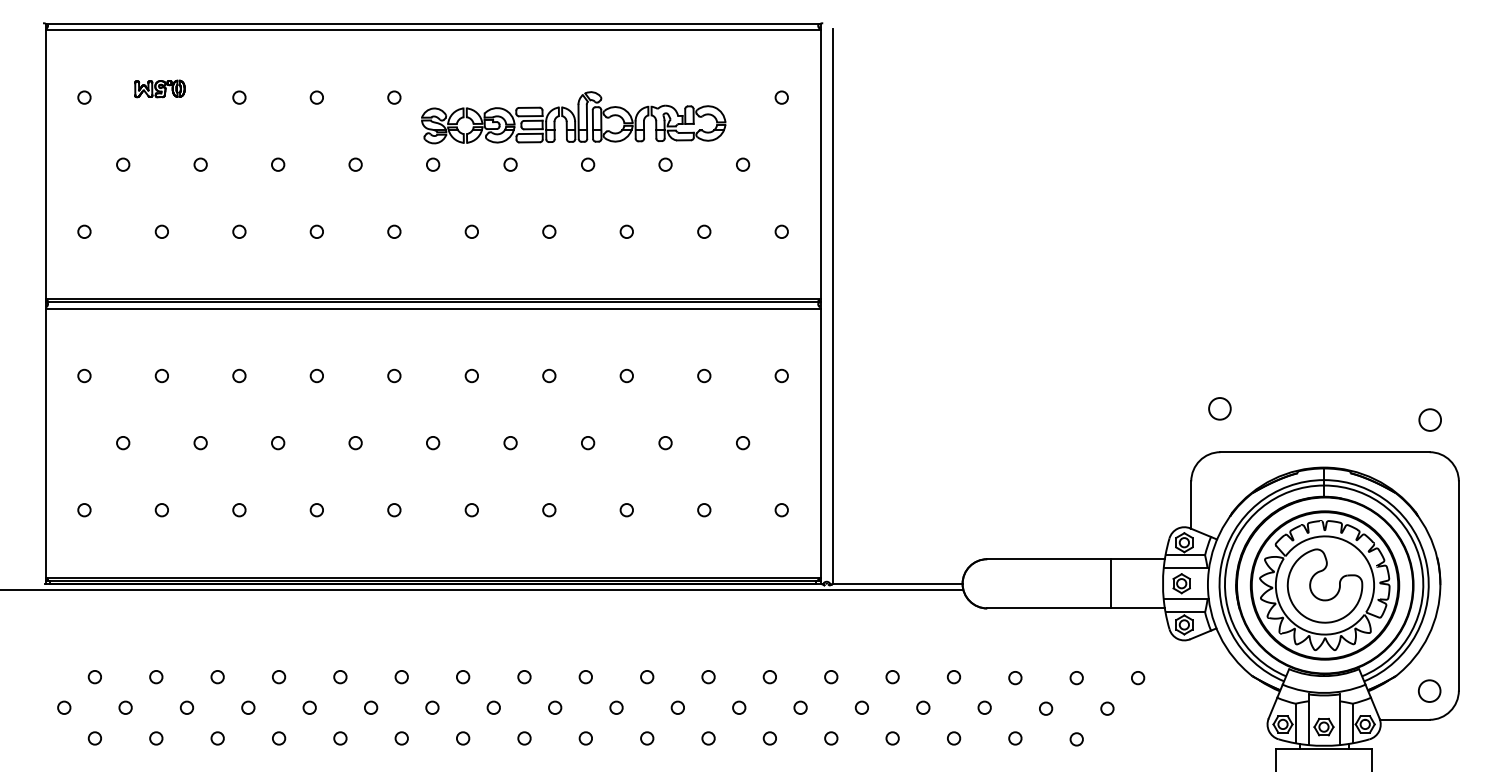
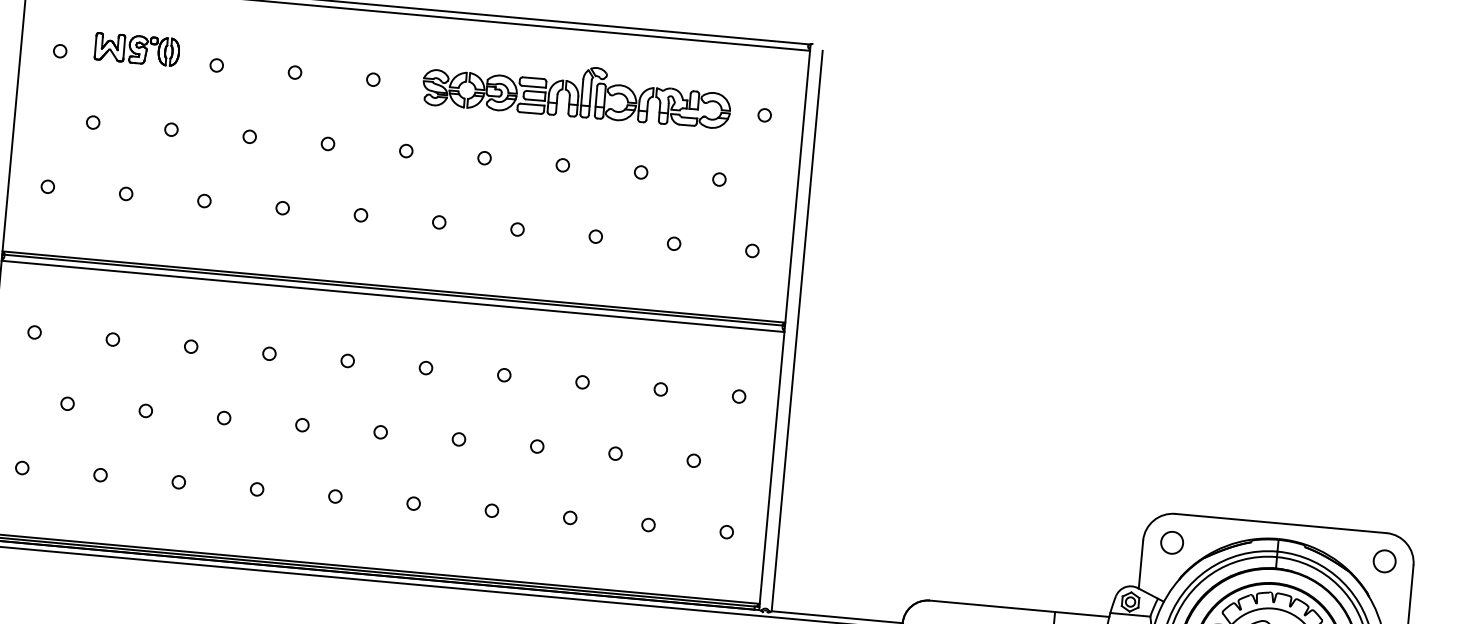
part: (159, 88) -> (136, 48), size x1.67
part: (573, 117) -> (577, 92), moved
circle: (1219, 408) -> (1171, 542), moved
circle: (1429, 419) -> (1384, 560), moved

